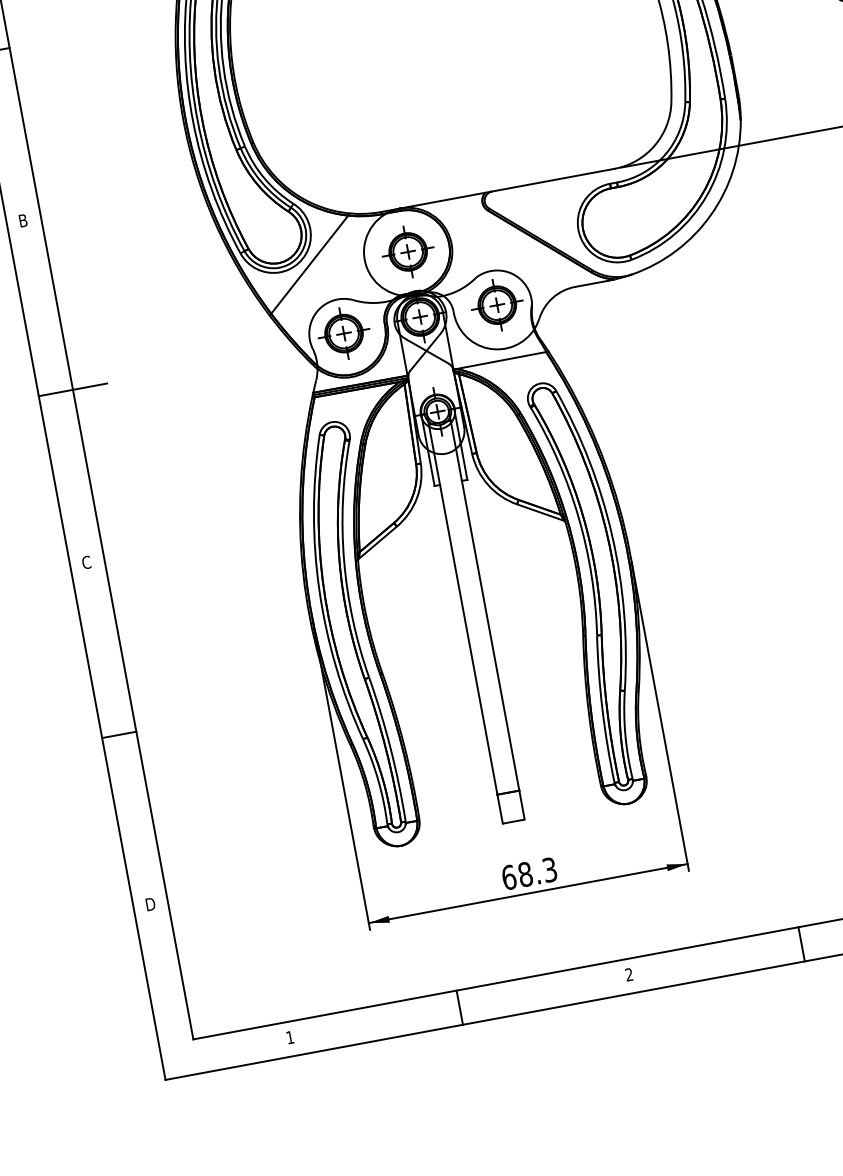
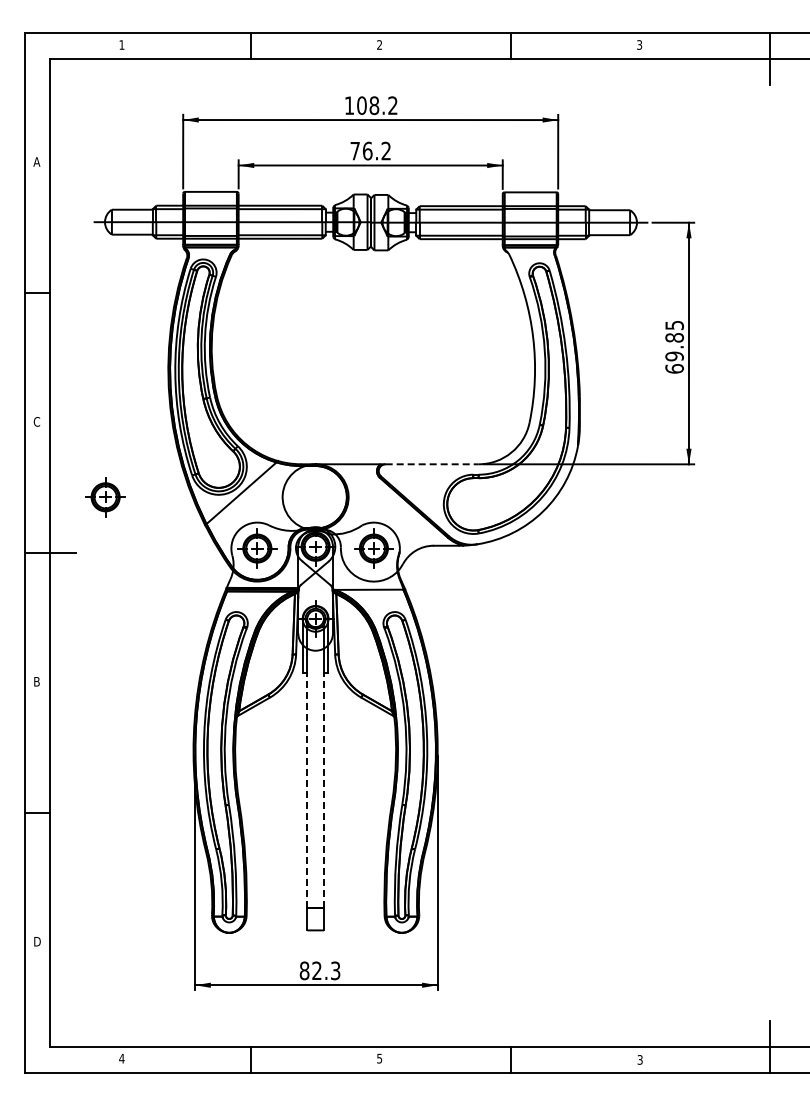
line: (553, 180) -> (432, 464), solid -> dashed
text: (22, 220) -> (36, 421), B -> C
part: (408, 252) -> (105, 497), moved
text: (85, 562) -> (36, 681), C -> B
line: (489, 635) -> (323, 790), solid -> dashed
line: (468, 639) -> (307, 790), solid -> dashed
text: (516, 875) -> (310, 970), 68.3 -> 82.3
text: (628, 974) -> (379, 1058), 2 -> 5
text: (289, 1037) -> (121, 1058), 1 -> 4

